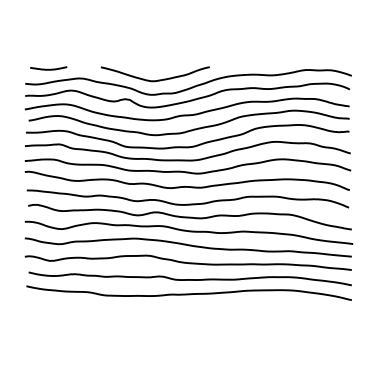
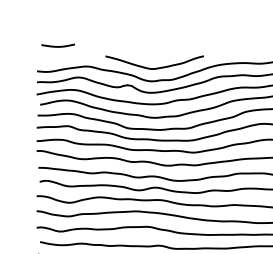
curve: (48, 68) -> (58, 45), moved

